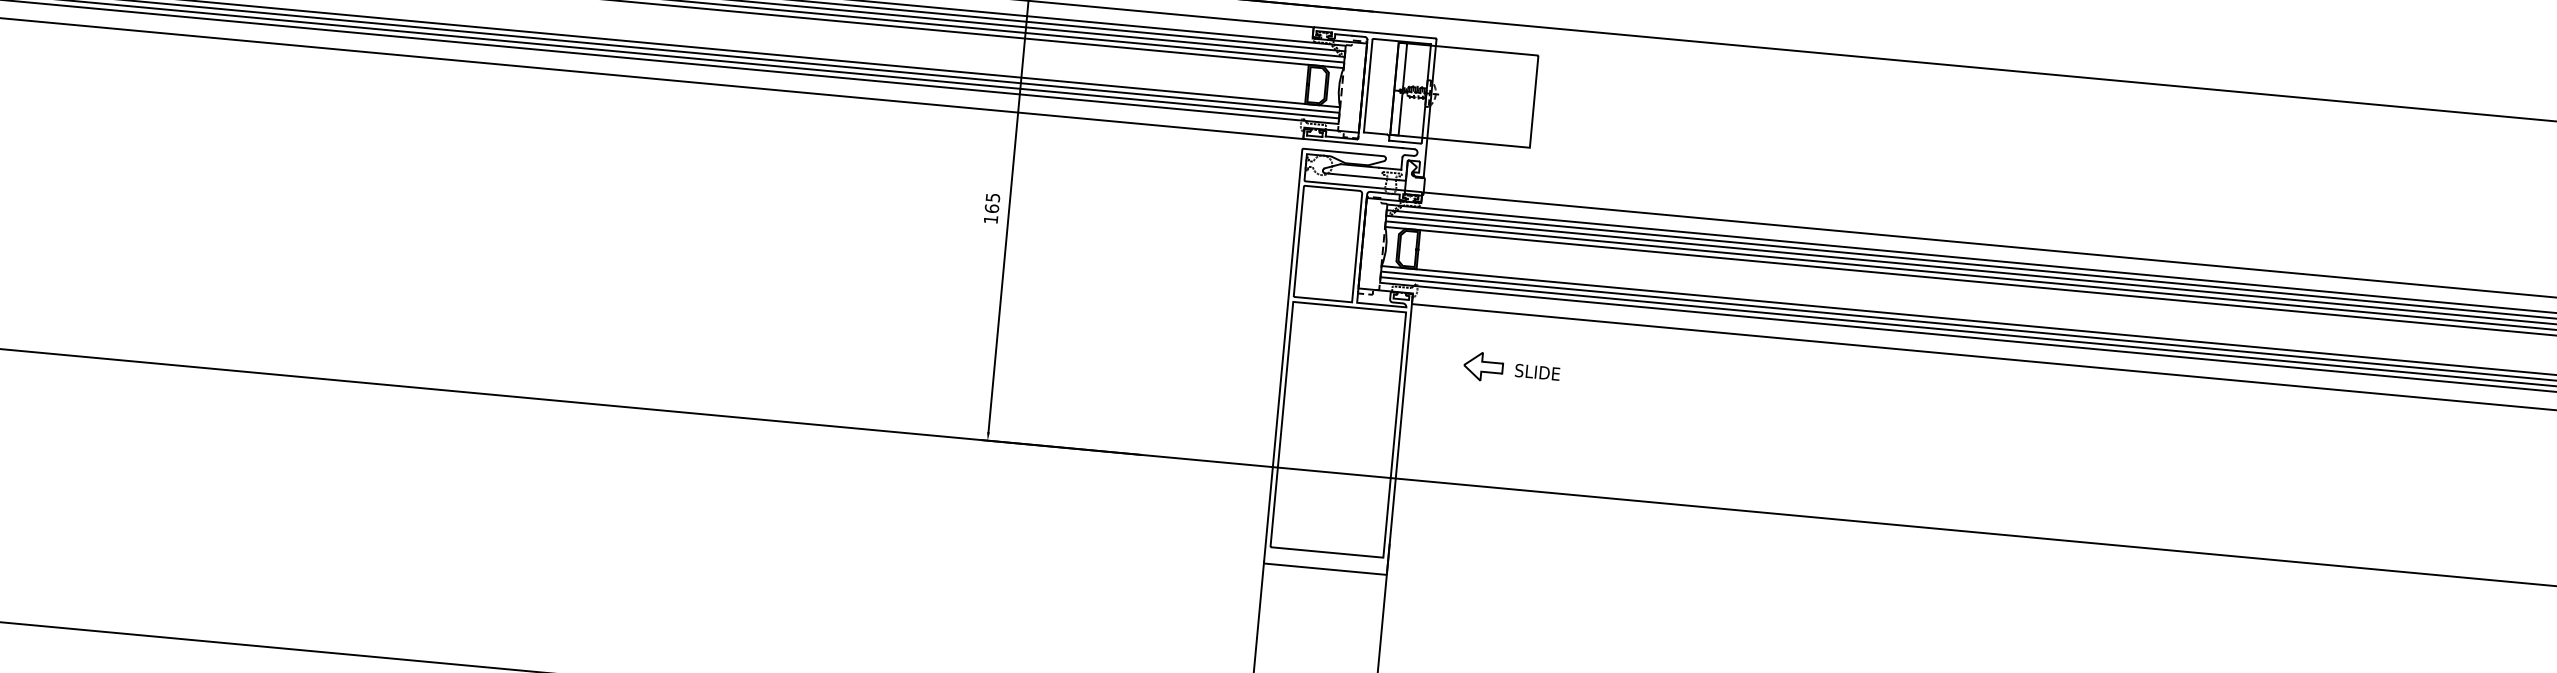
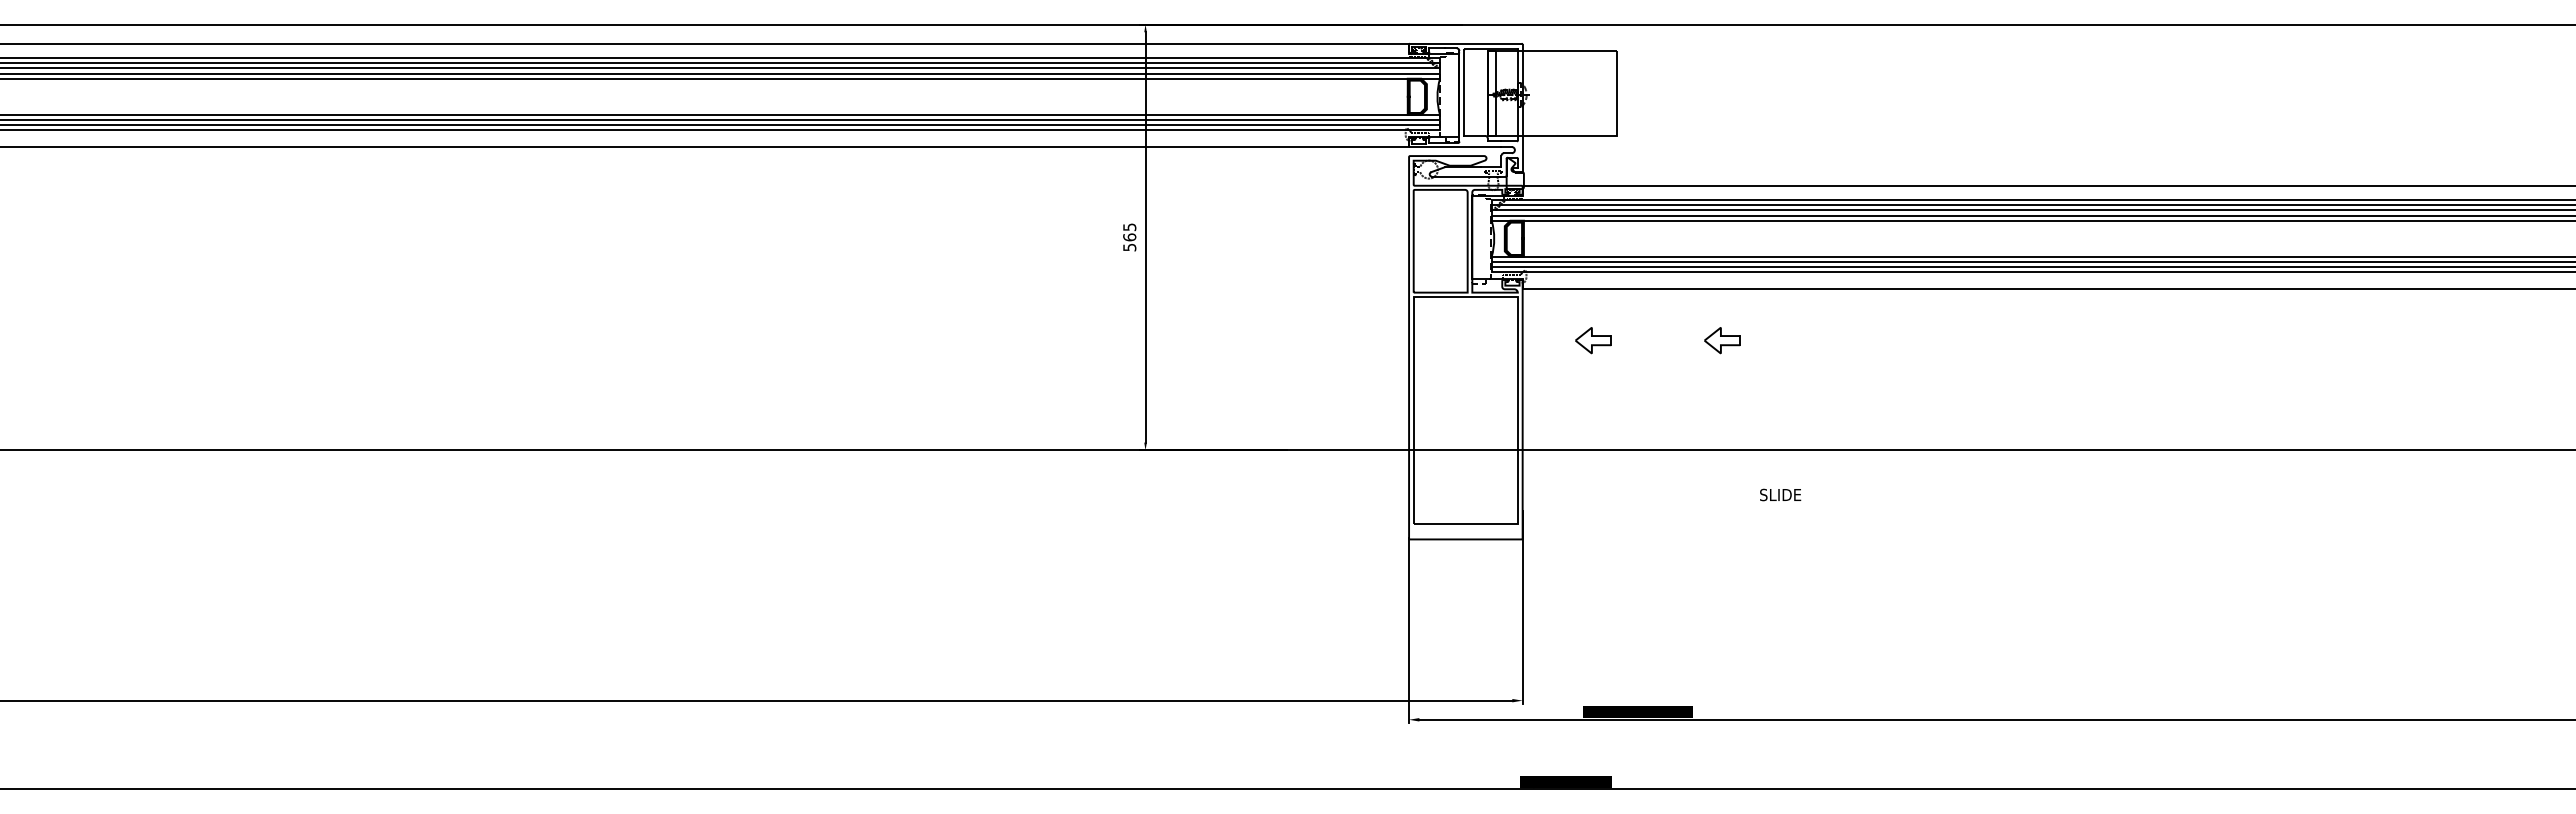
text: (990, 219) -> (1129, 247), 165 -> 565
text: (1537, 371) -> (1780, 494), moved
part: (1623, 379) -> (1722, 340), added

